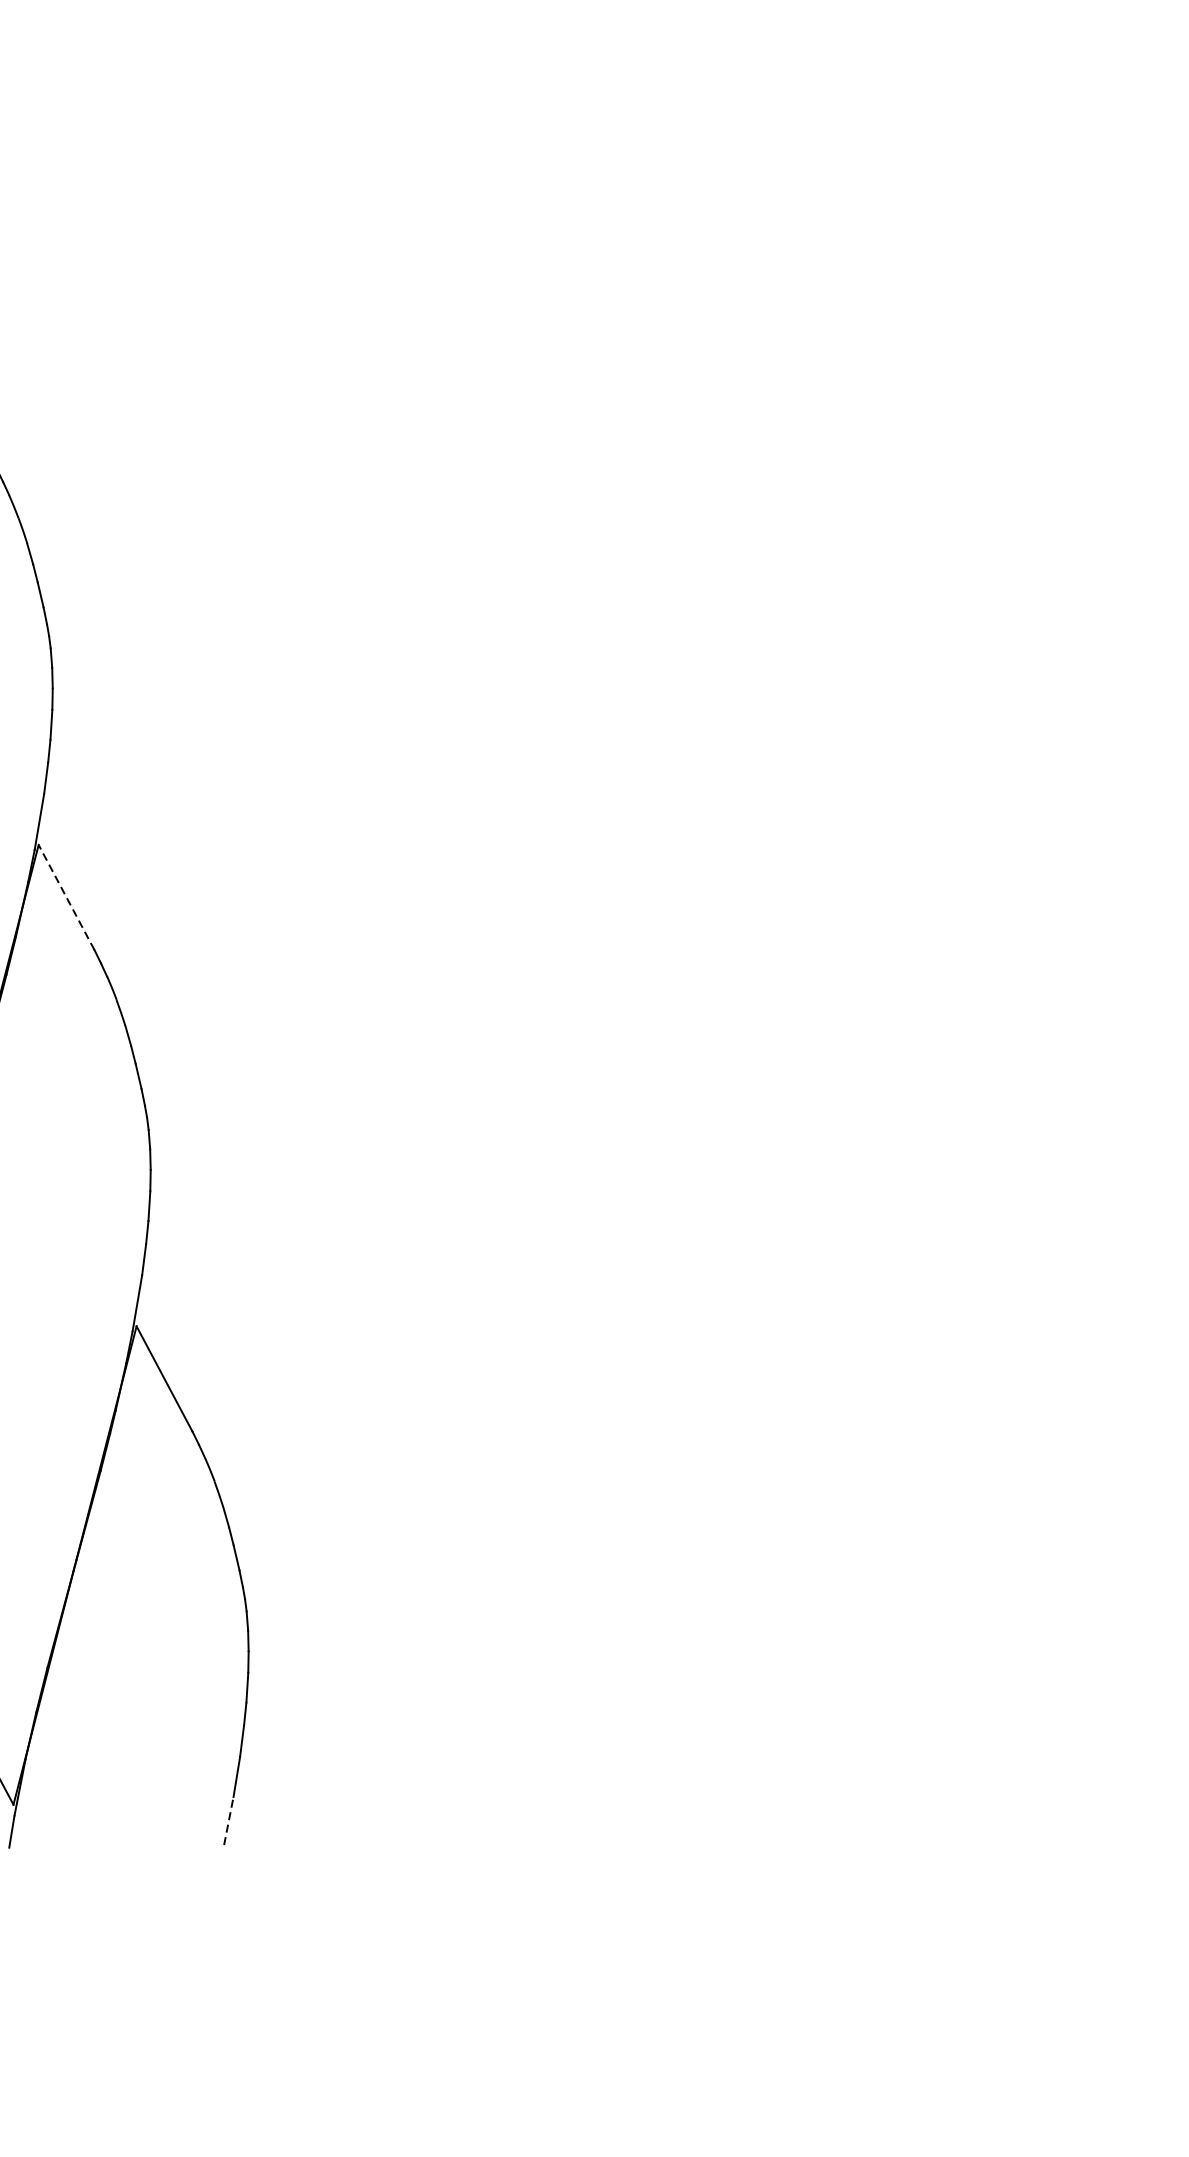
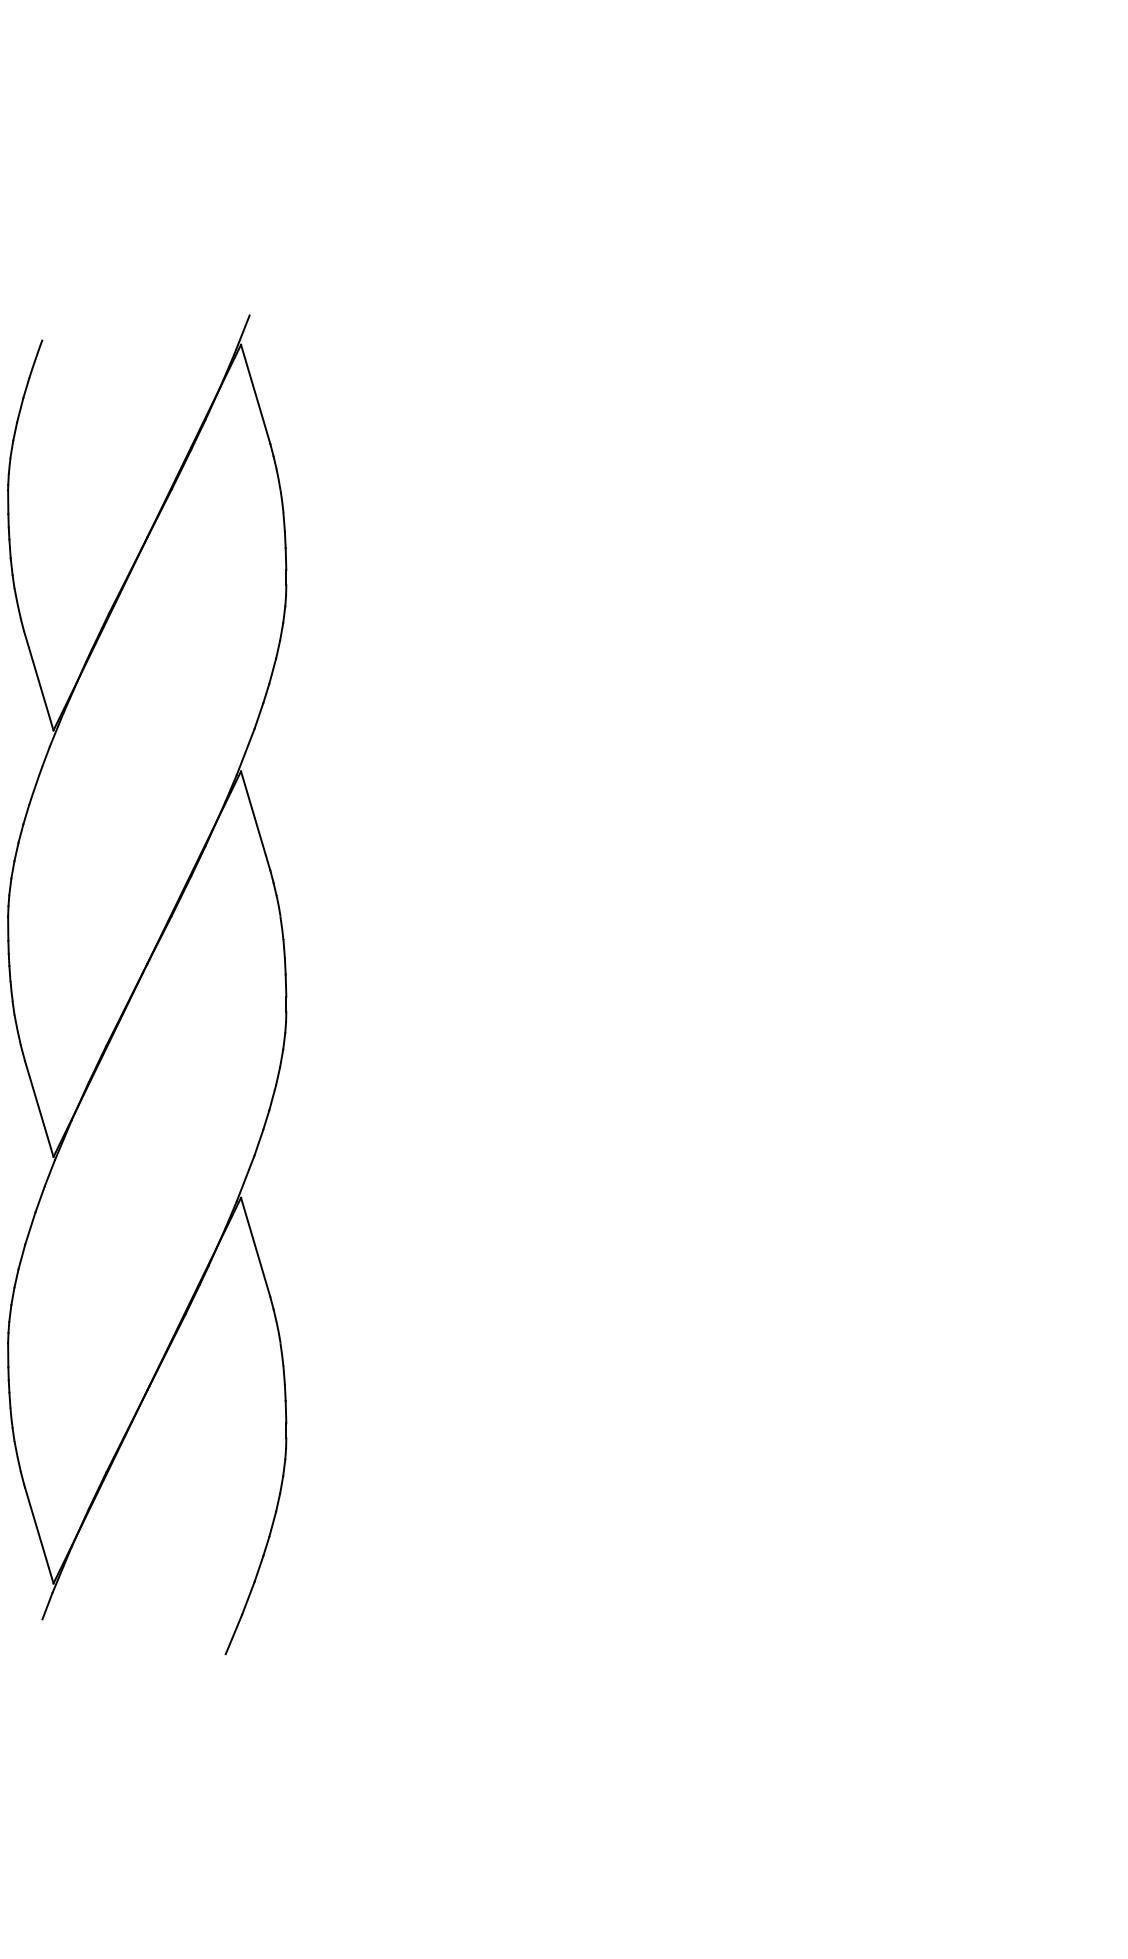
line: (66, 898) -> (255, 821), dashed -> solid
line: (229, 1820) -> (234, 1634), dashed -> solid

